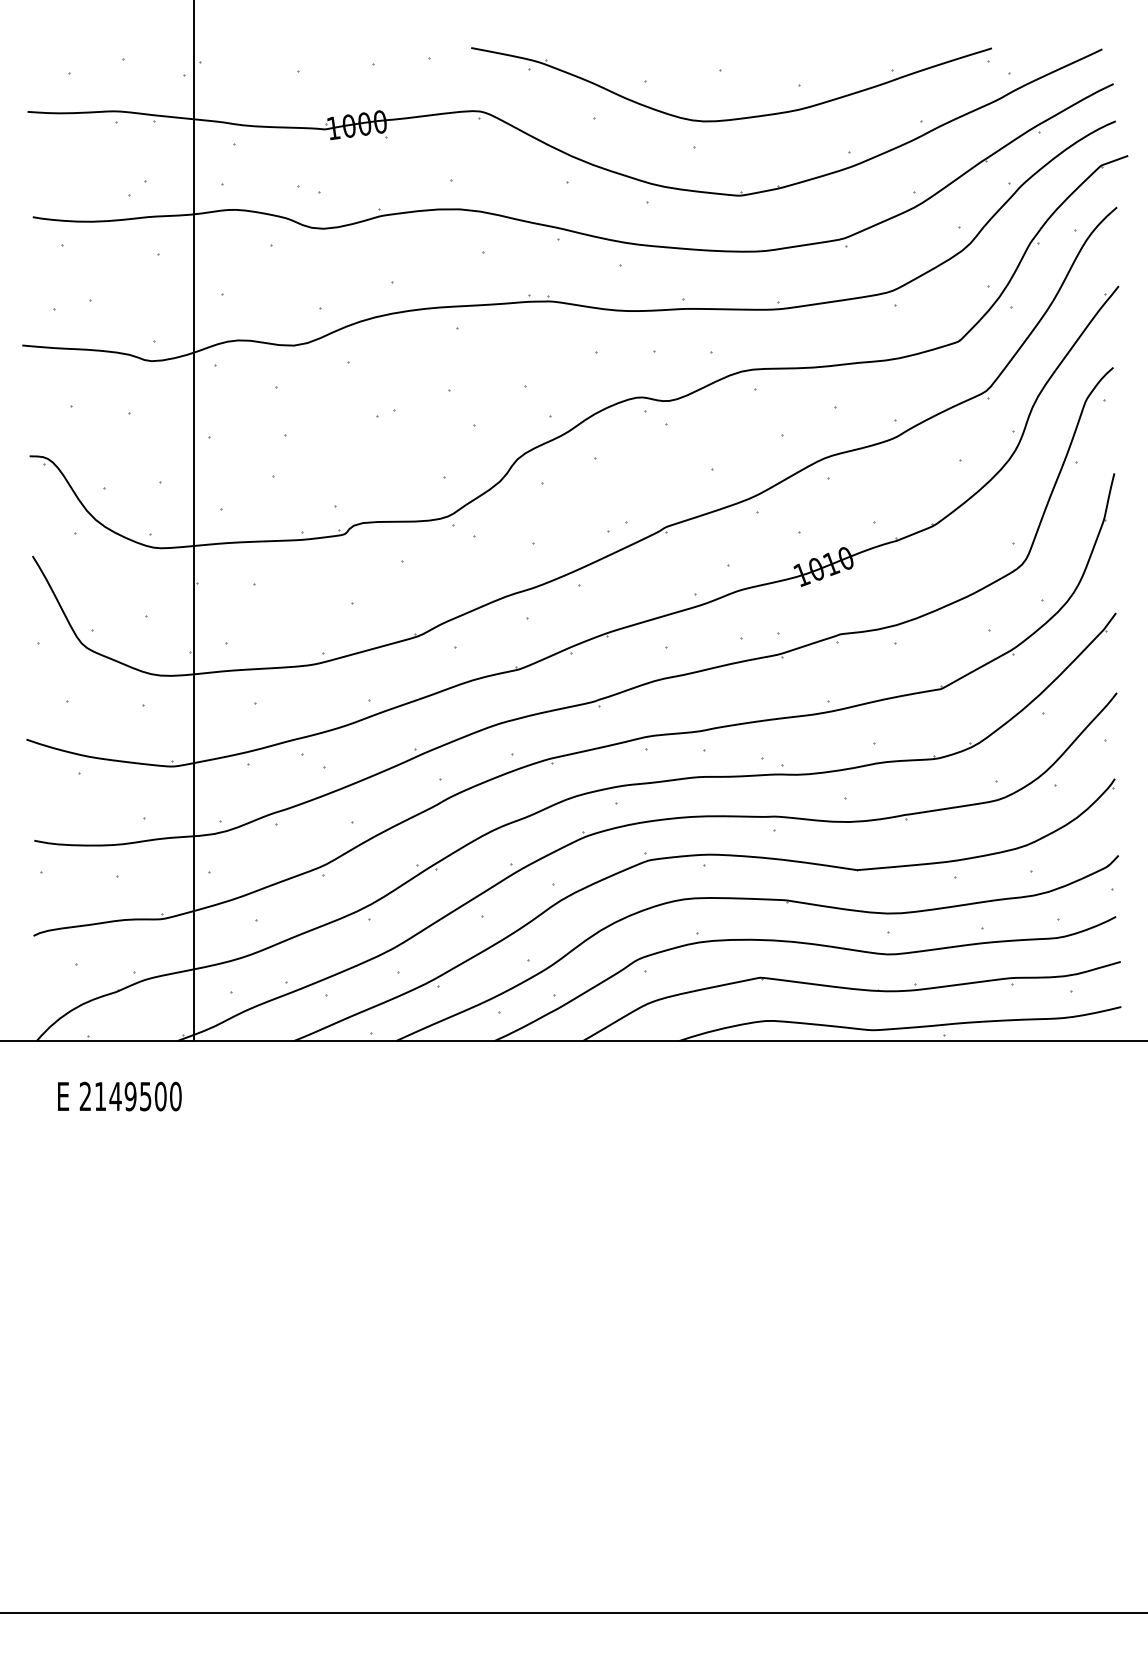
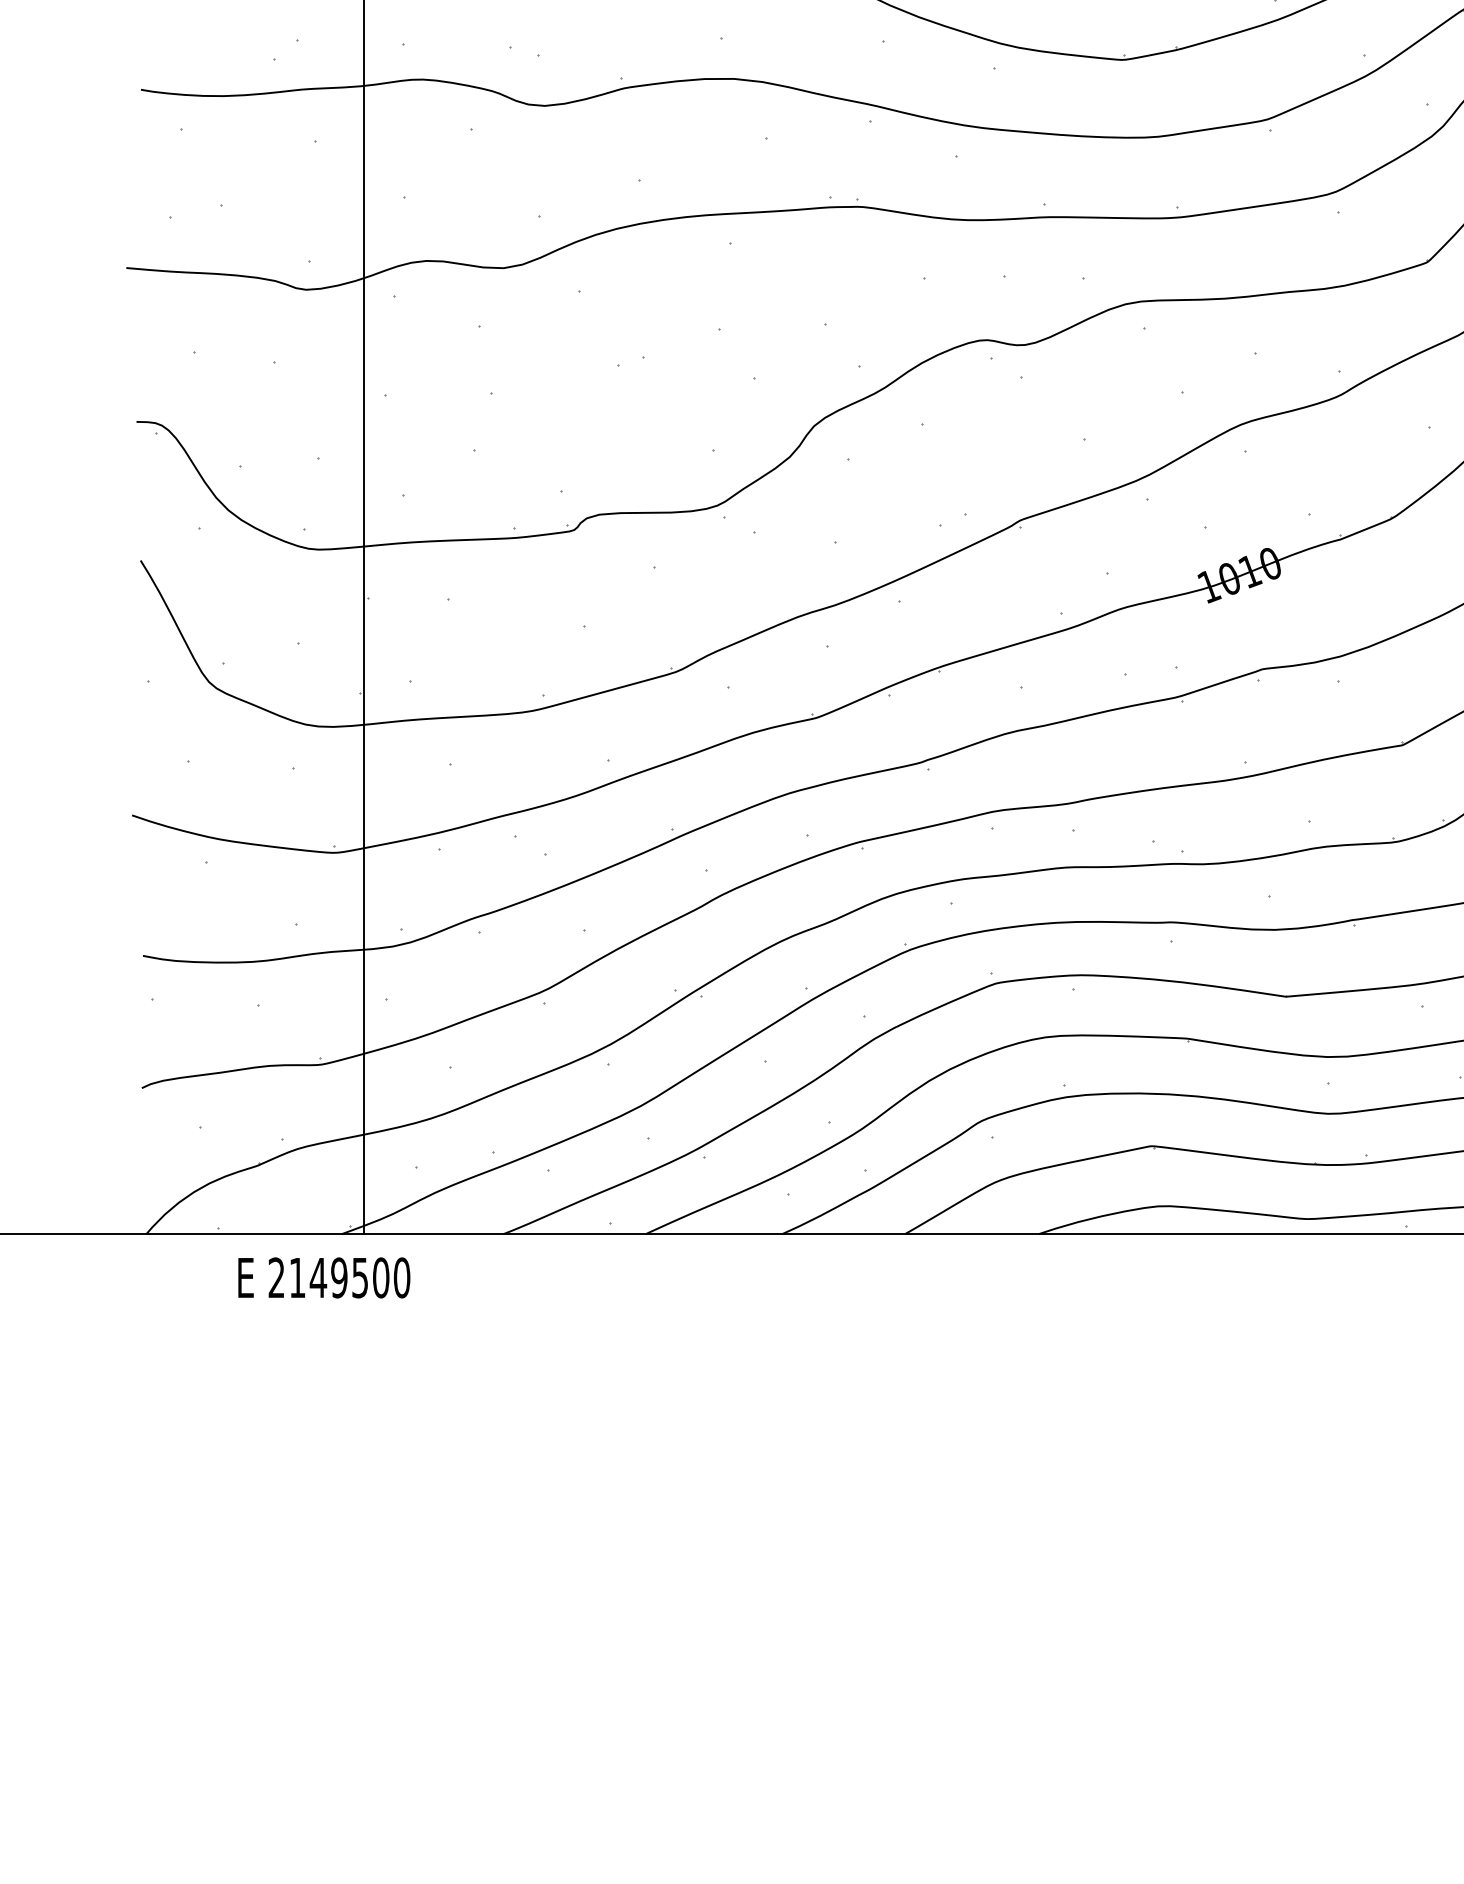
text: (119, 1096) -> (323, 1277), moved

